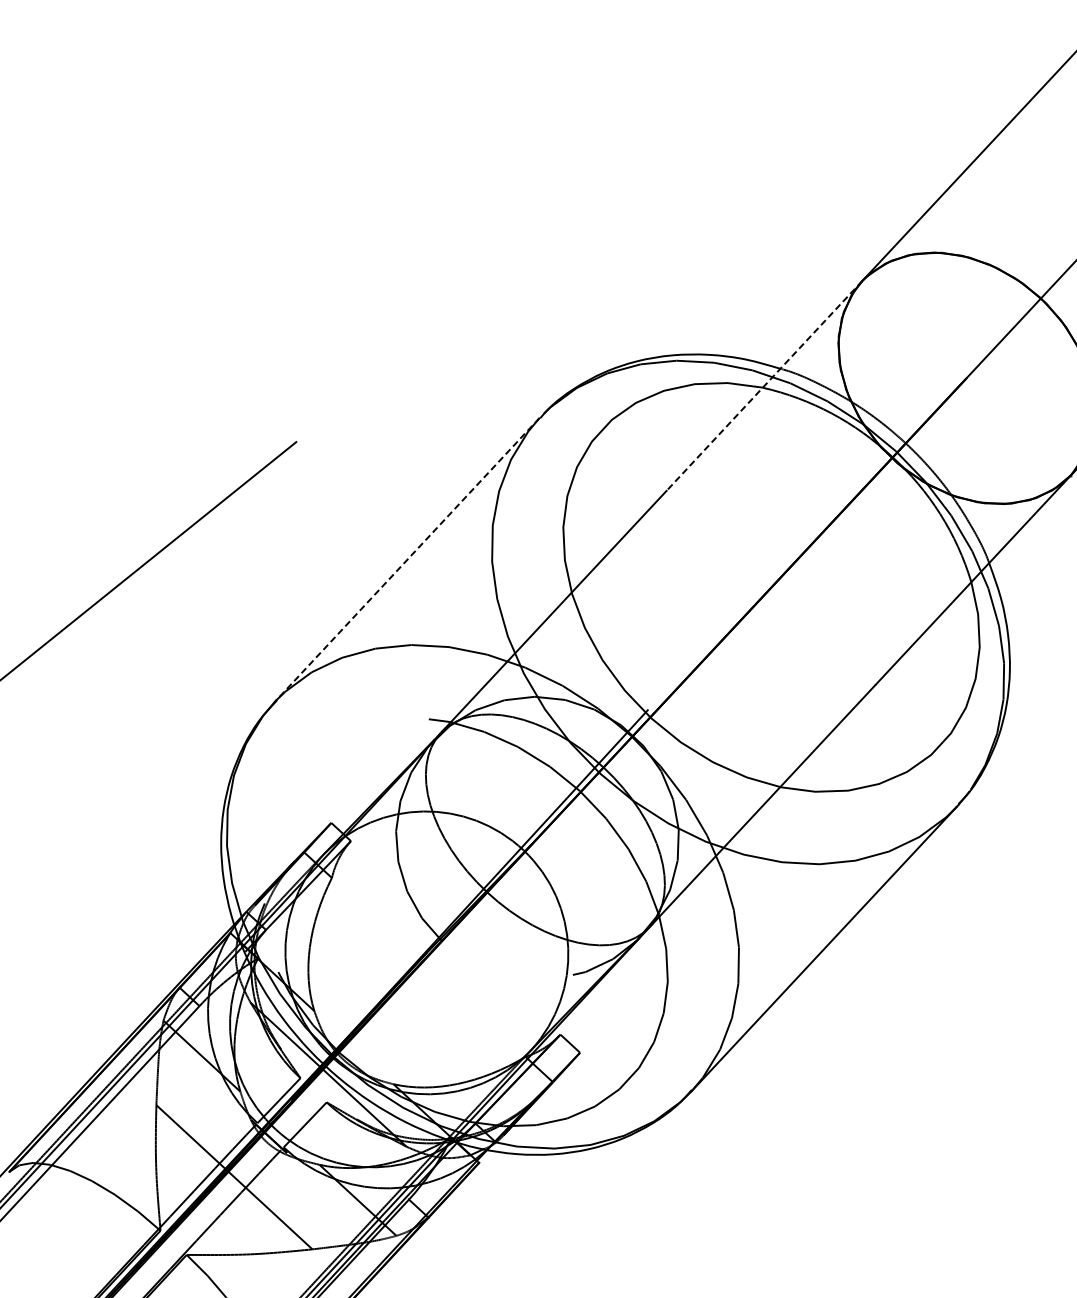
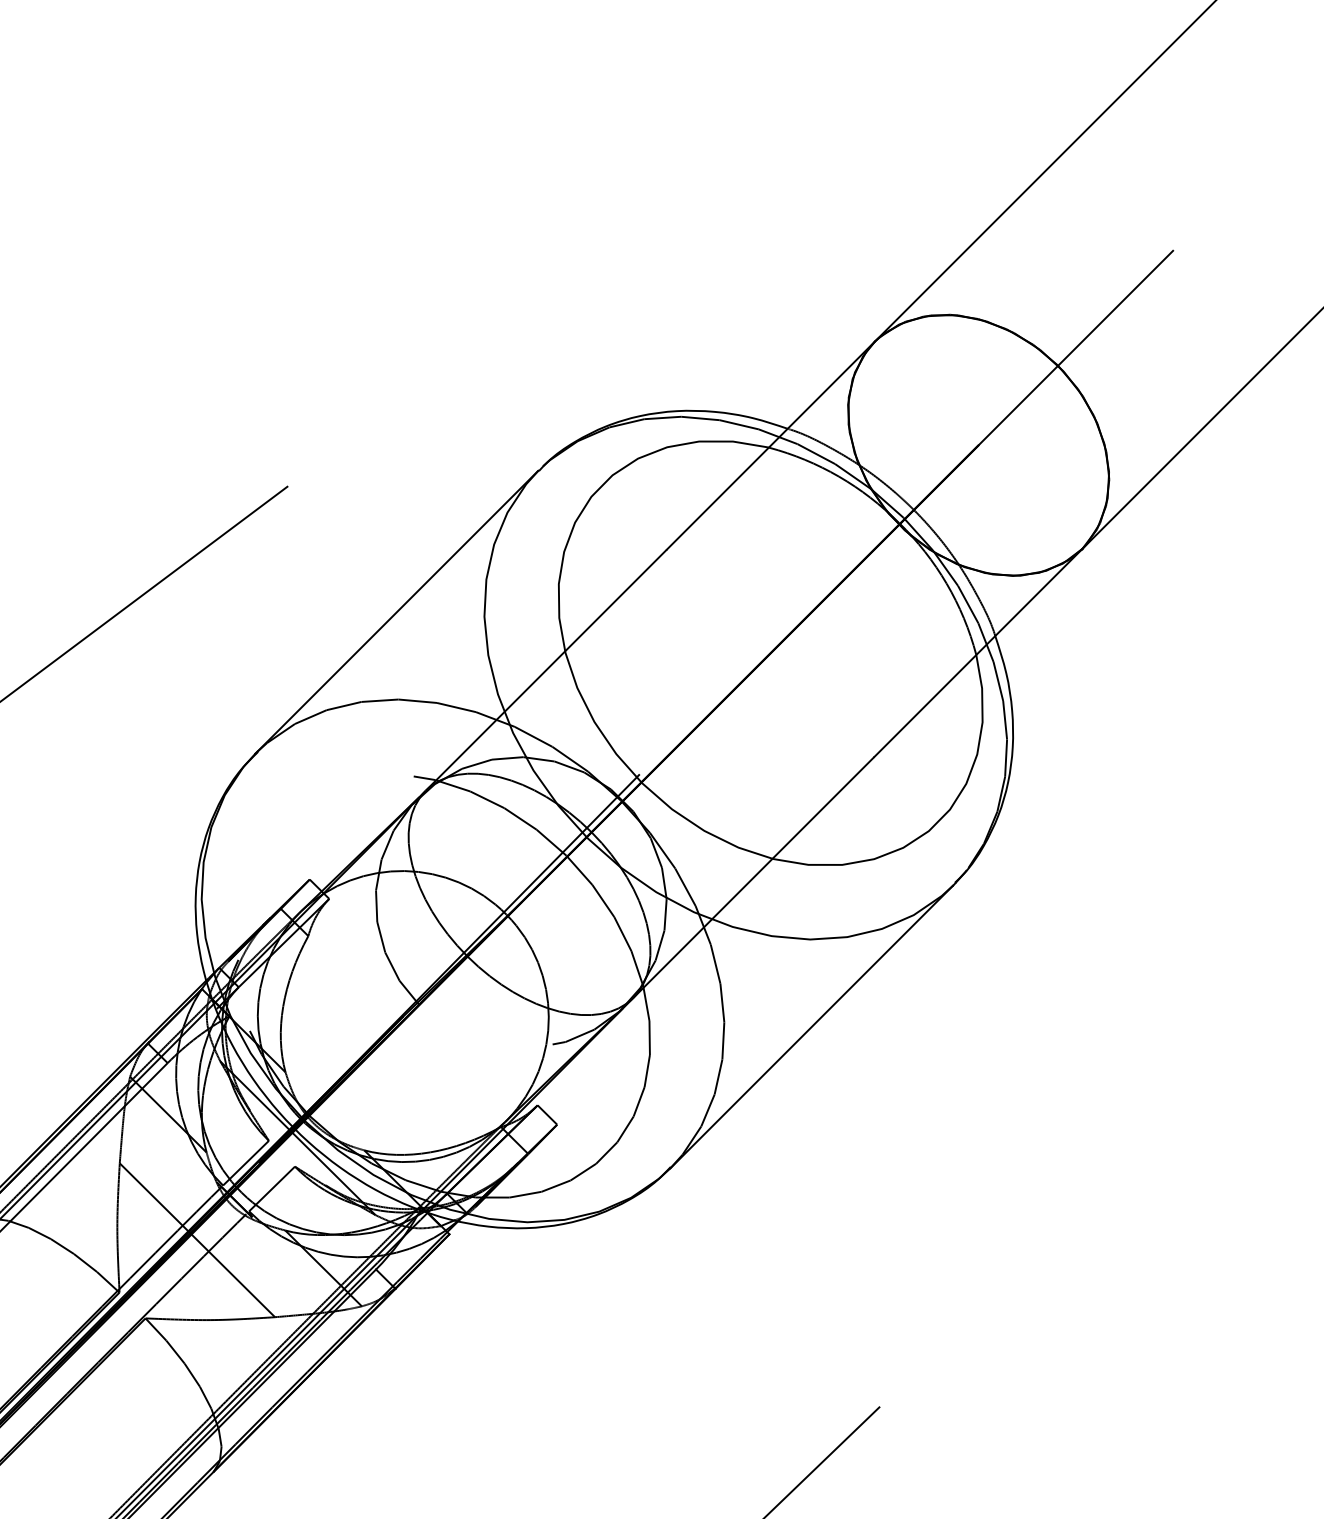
line: (764, 385) -> (770, 445), dashed -> solid
line: (406, 560) -> (396, 612), dashed -> solid

